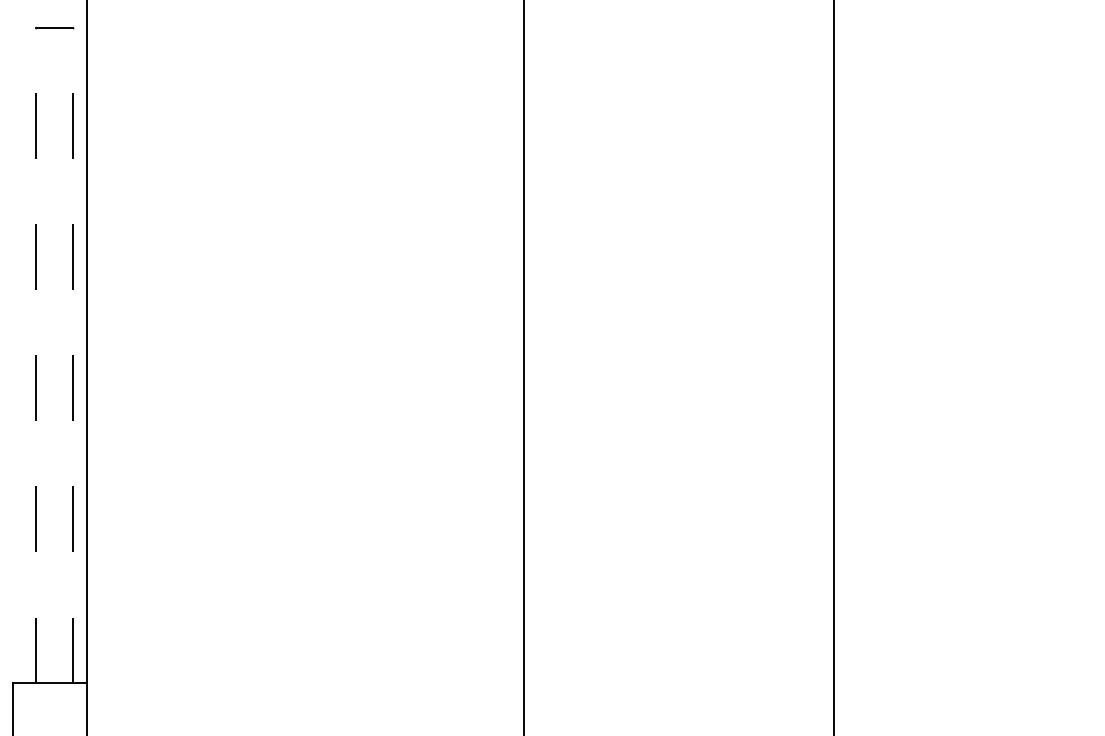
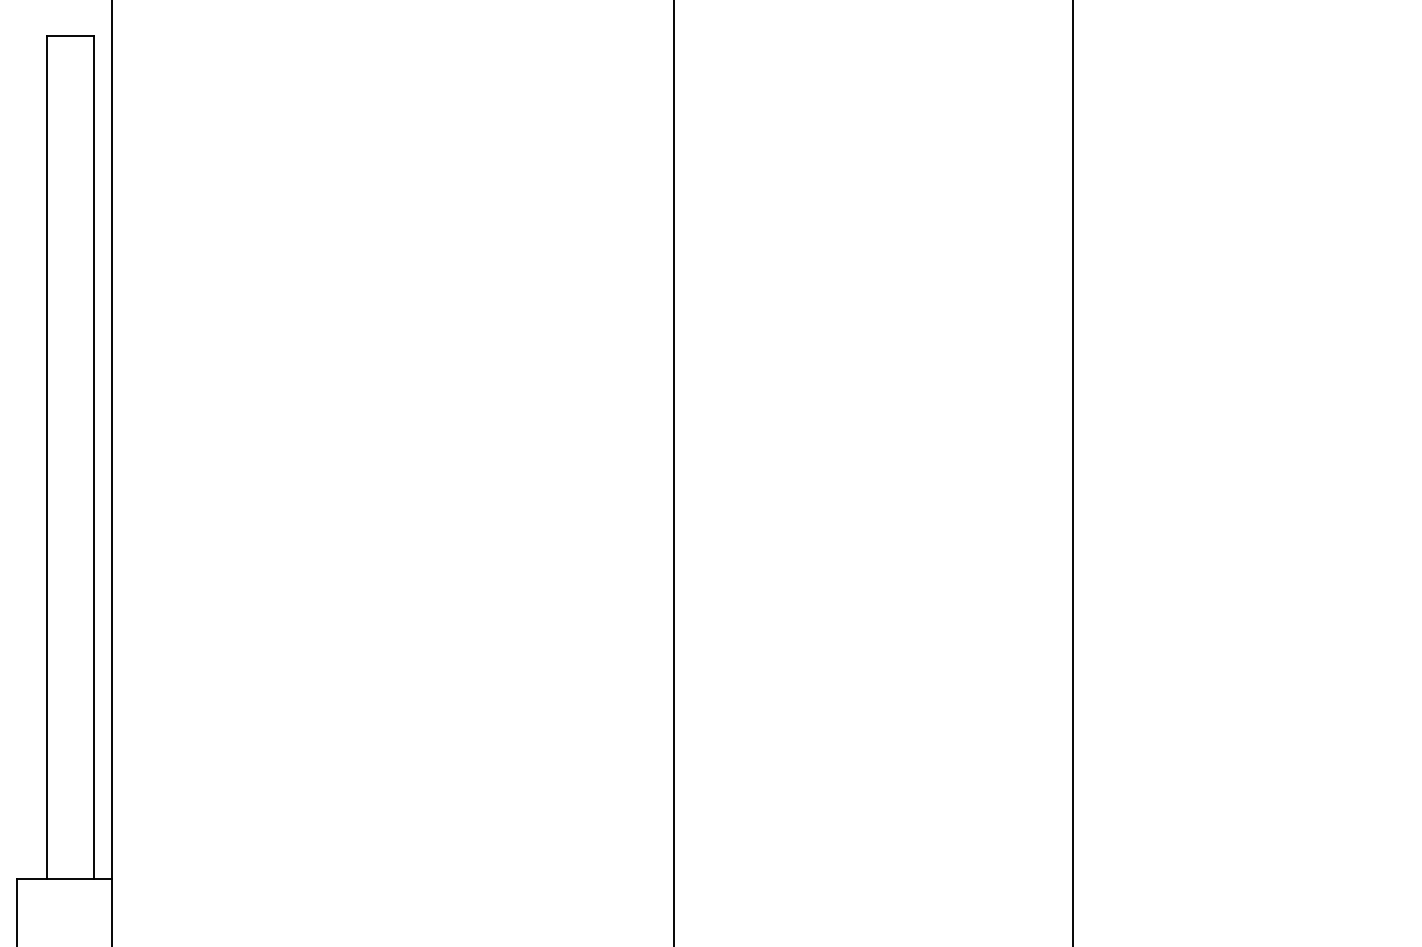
line: (35, 355) -> (46, 457), dashed -> solid
line: (72, 355) -> (93, 457), dashed -> solid

